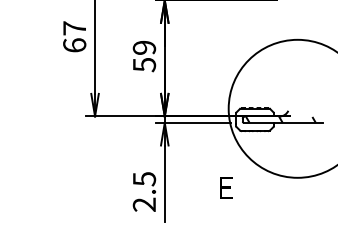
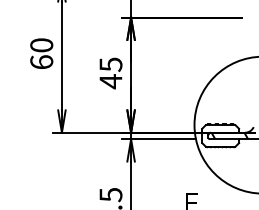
text: (74, 28) -> (41, 45), 67 -> 60
text: (144, 56) -> (110, 73), 59 -> 45

